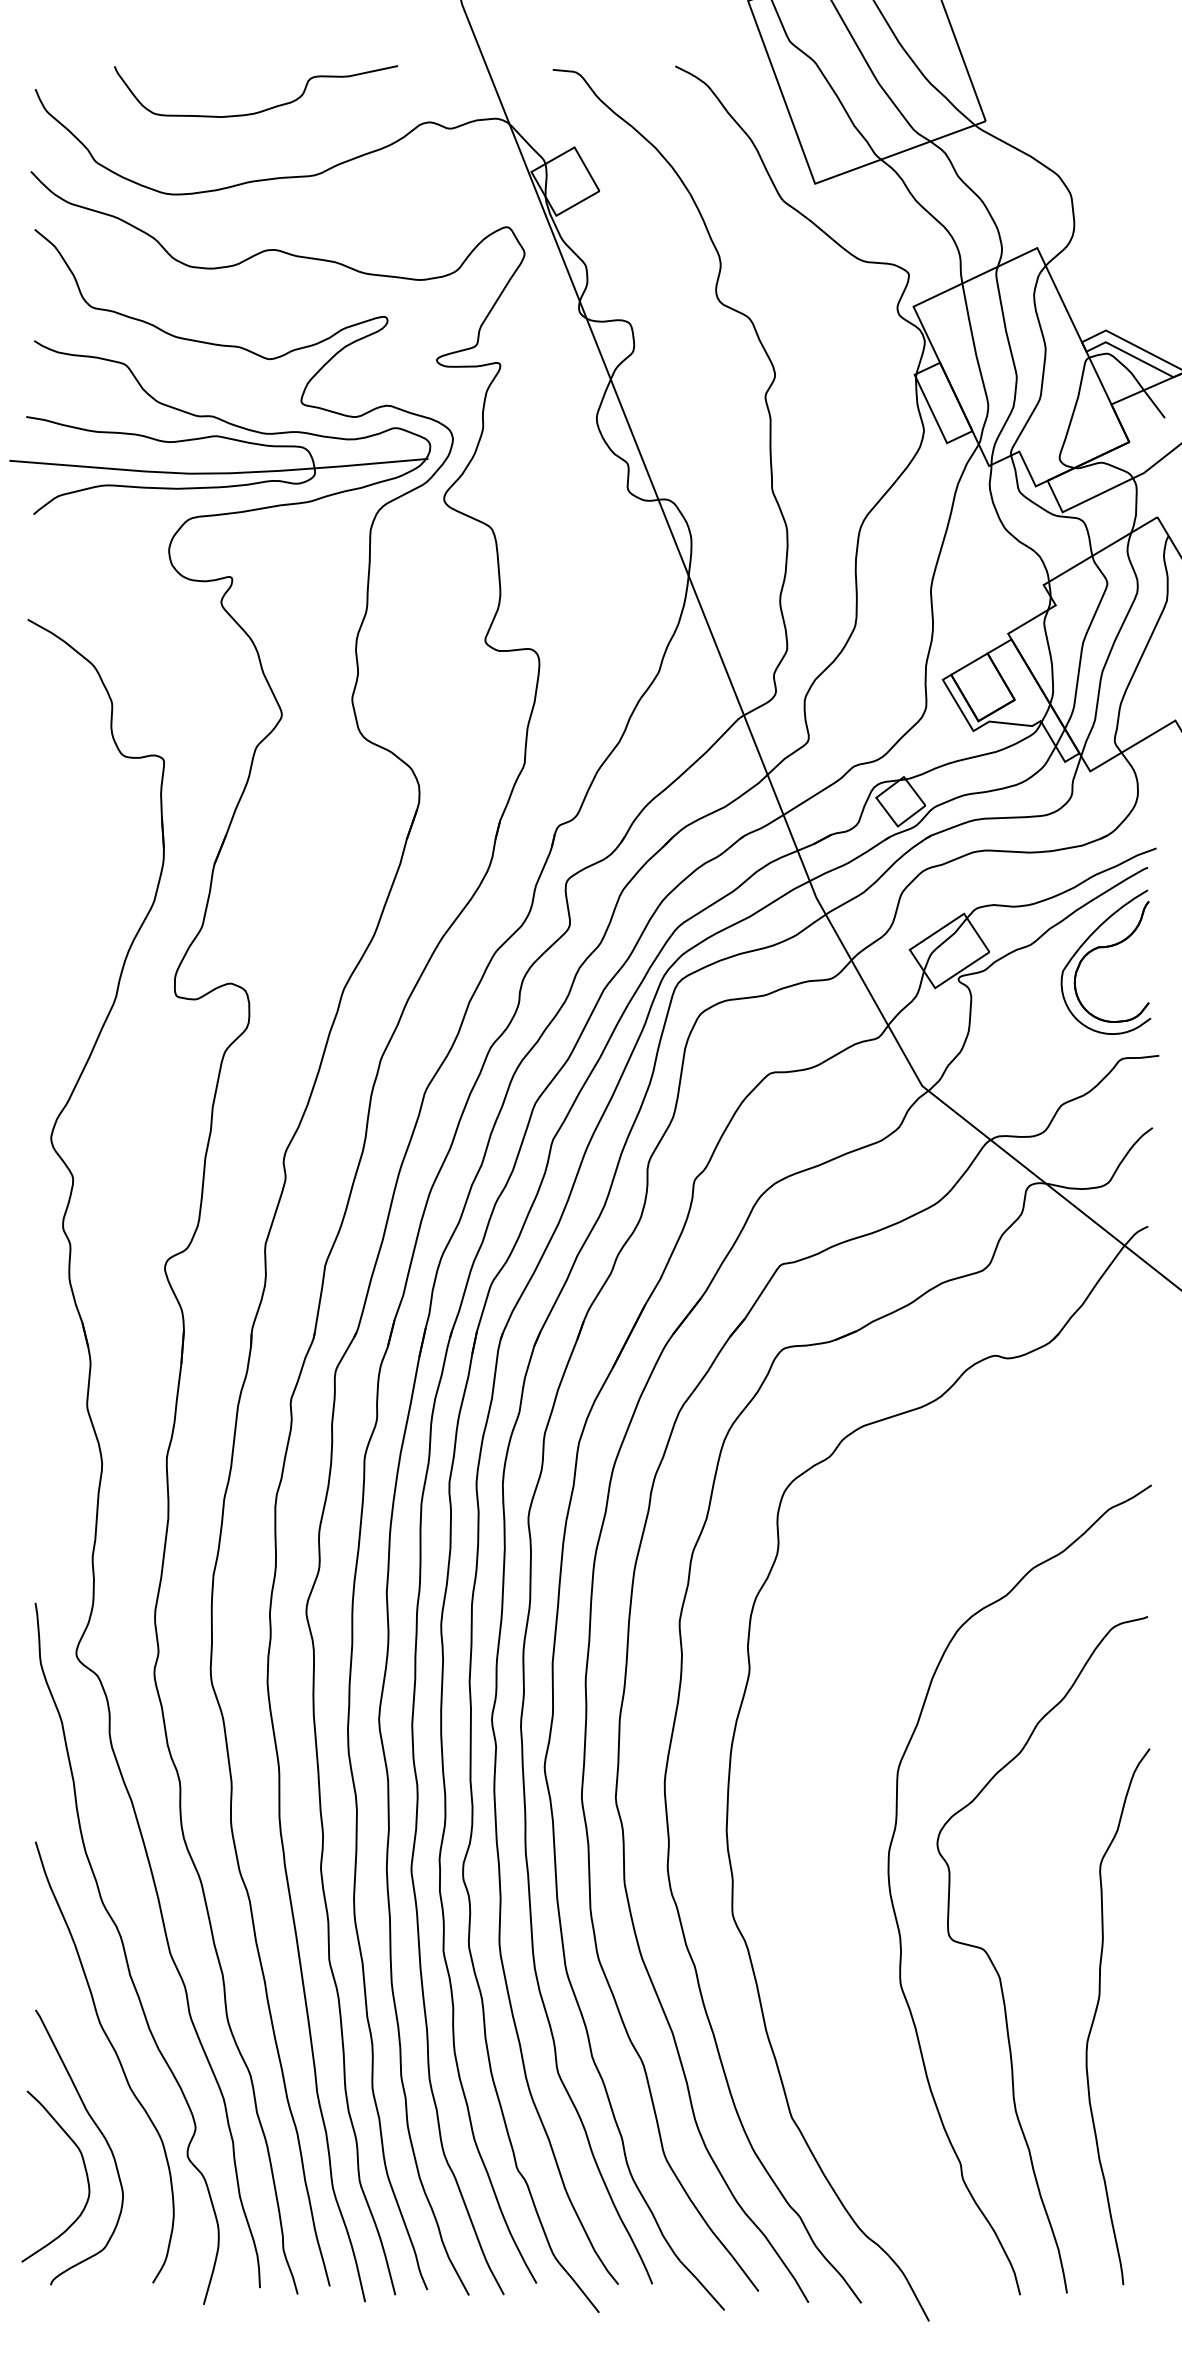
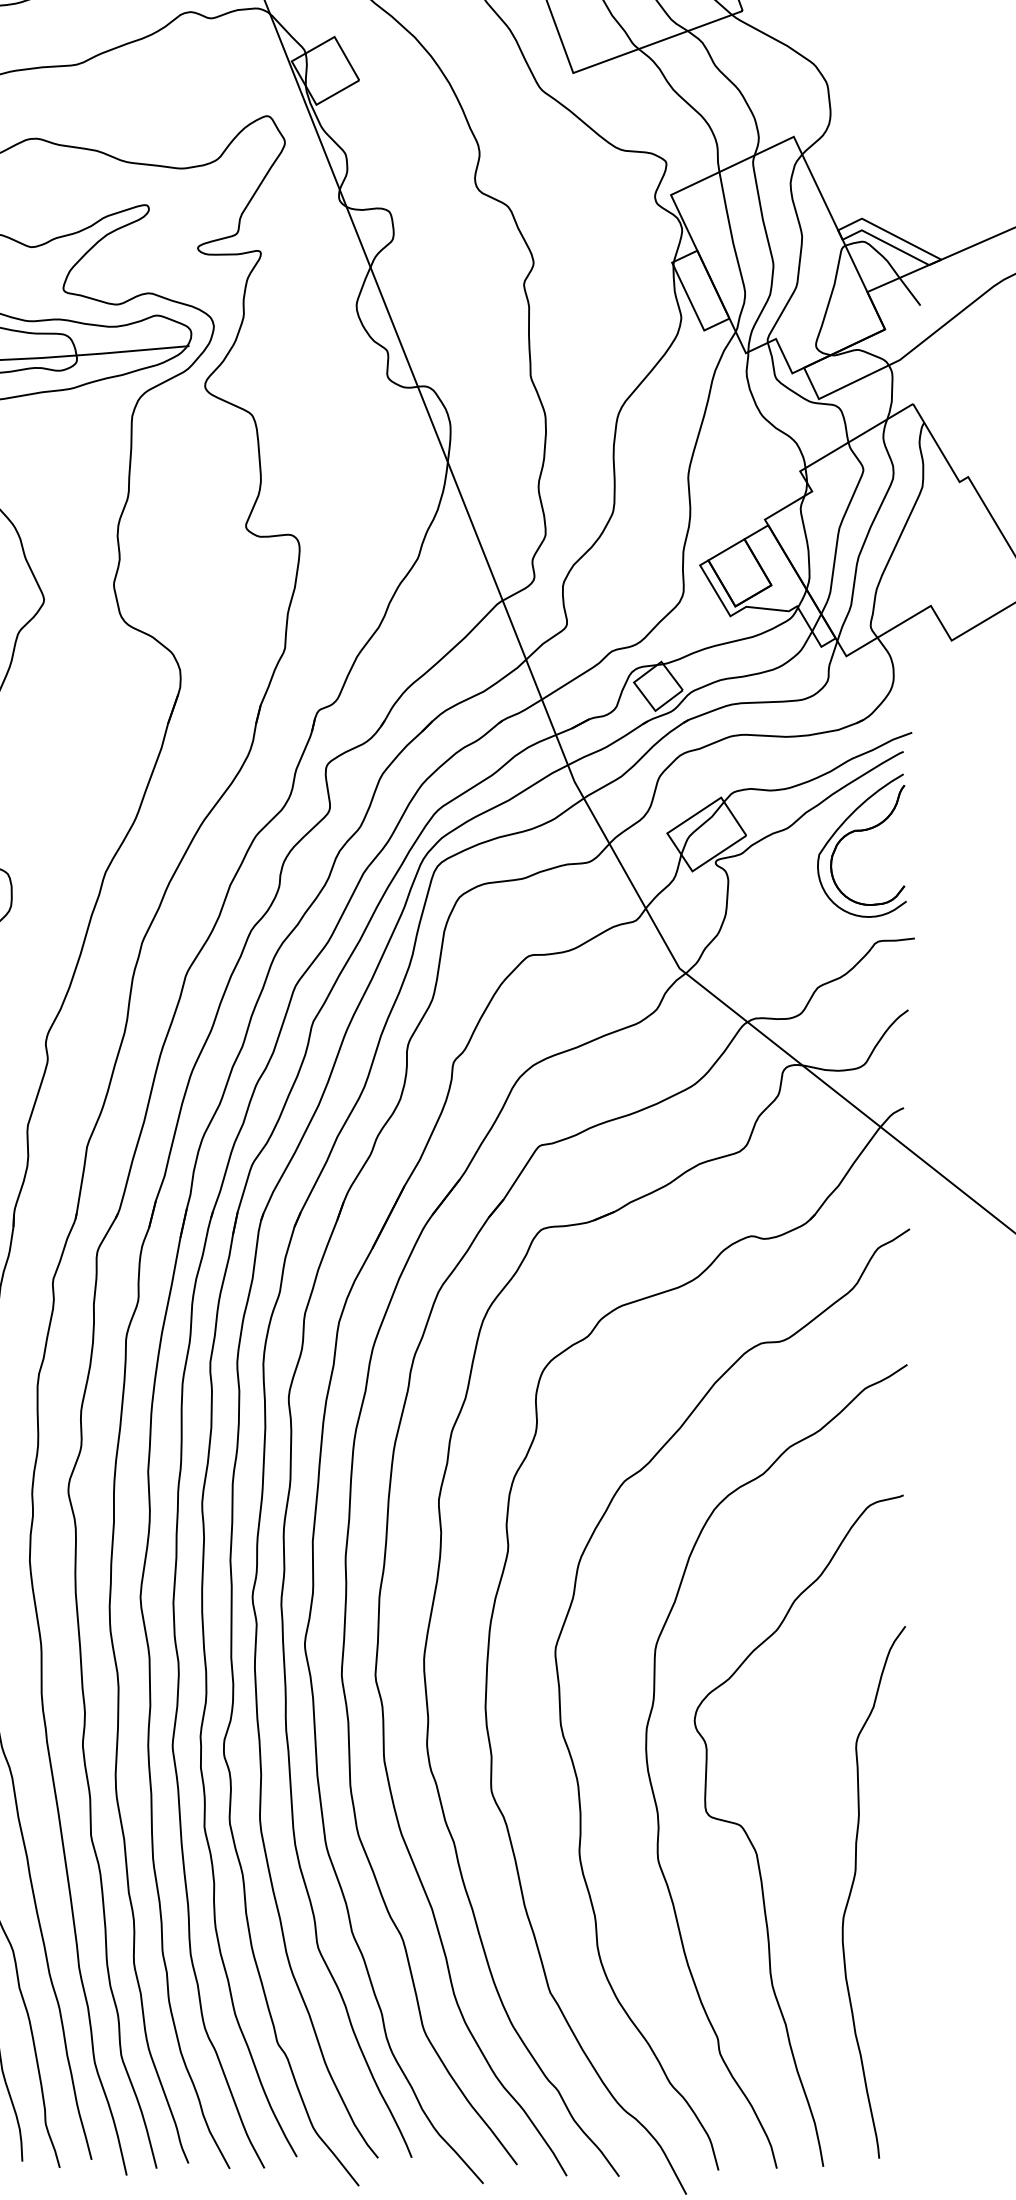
curve: (812, 1875) -> (570, 1752), added

